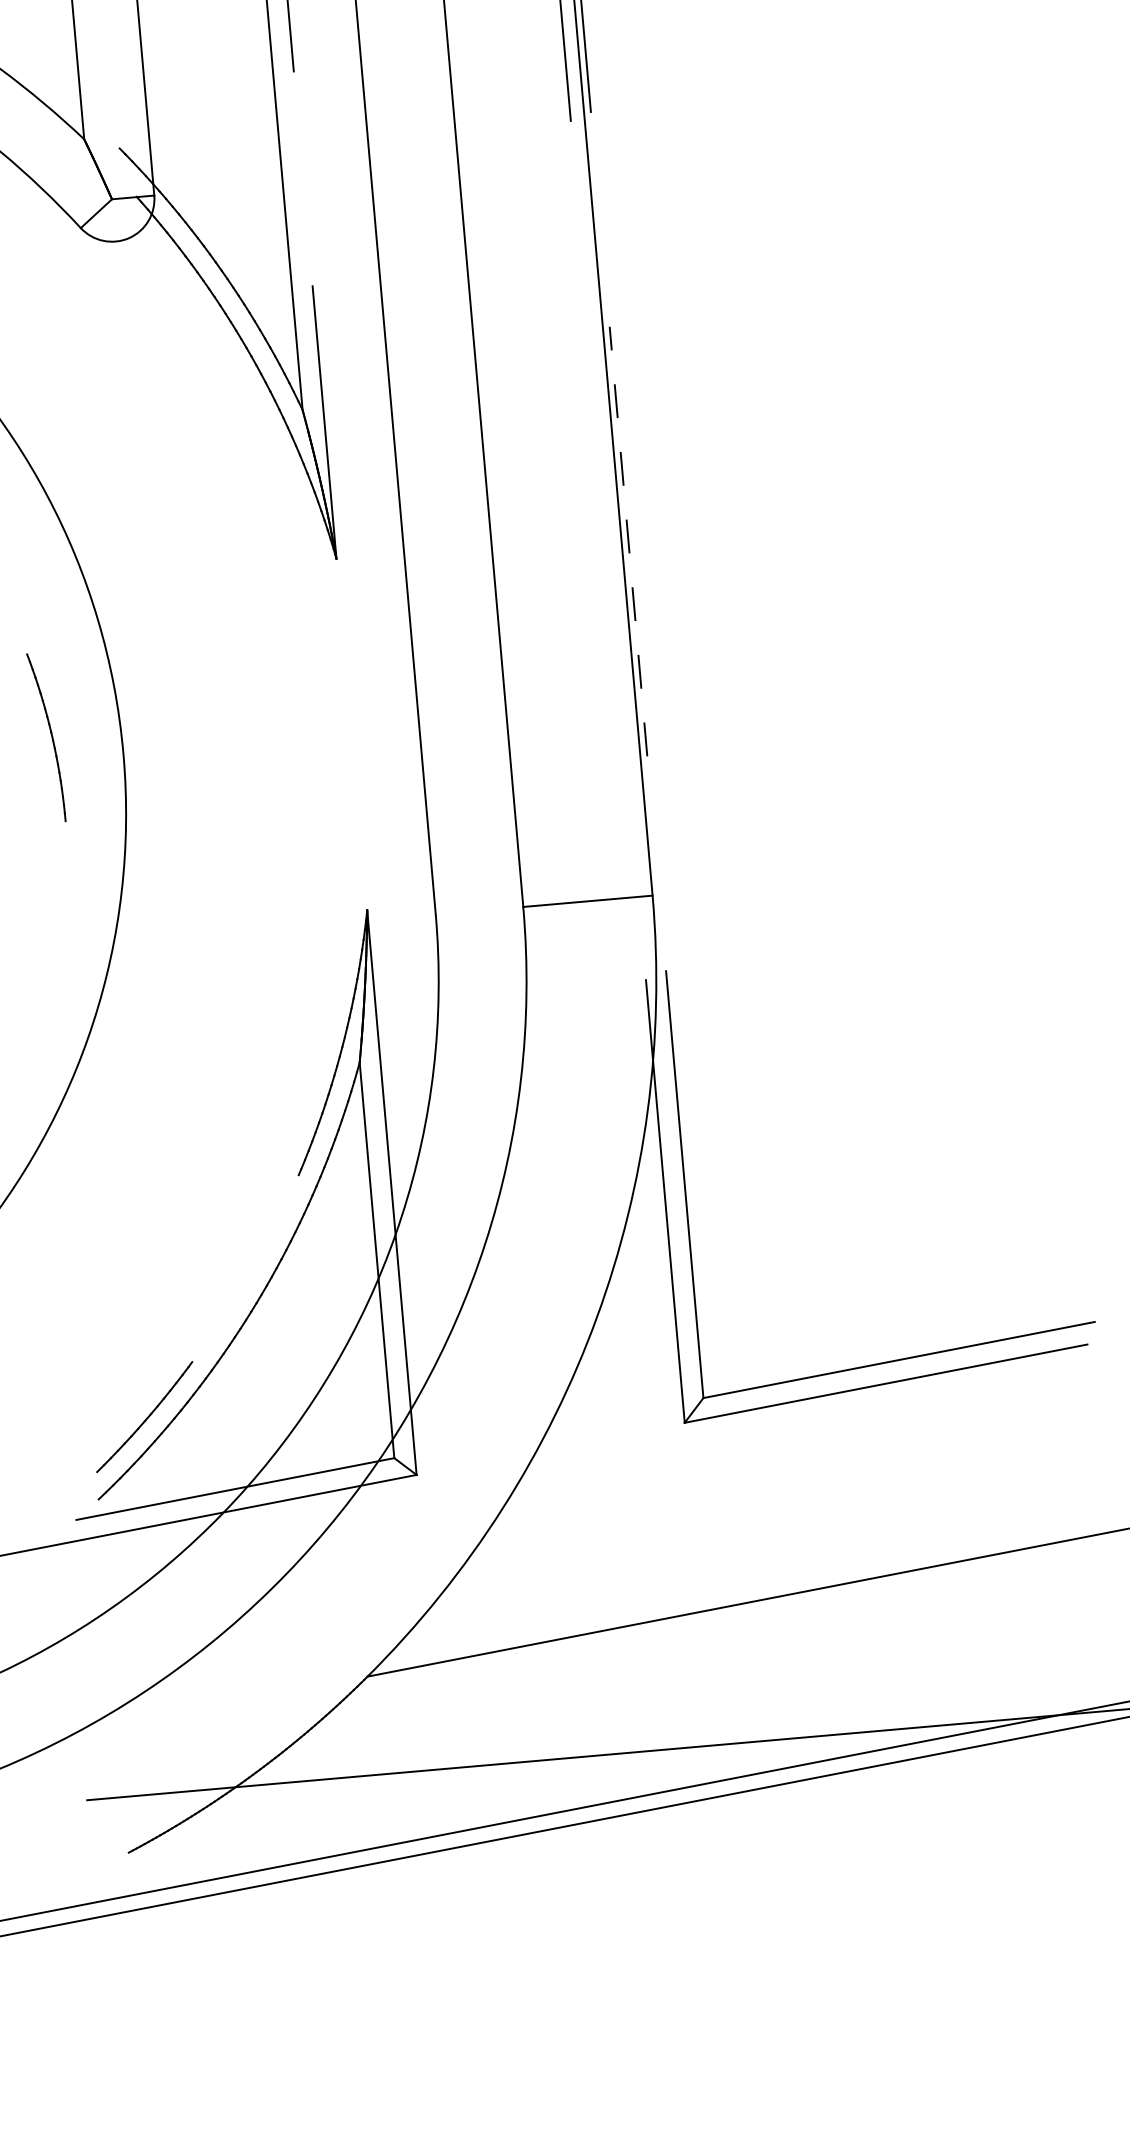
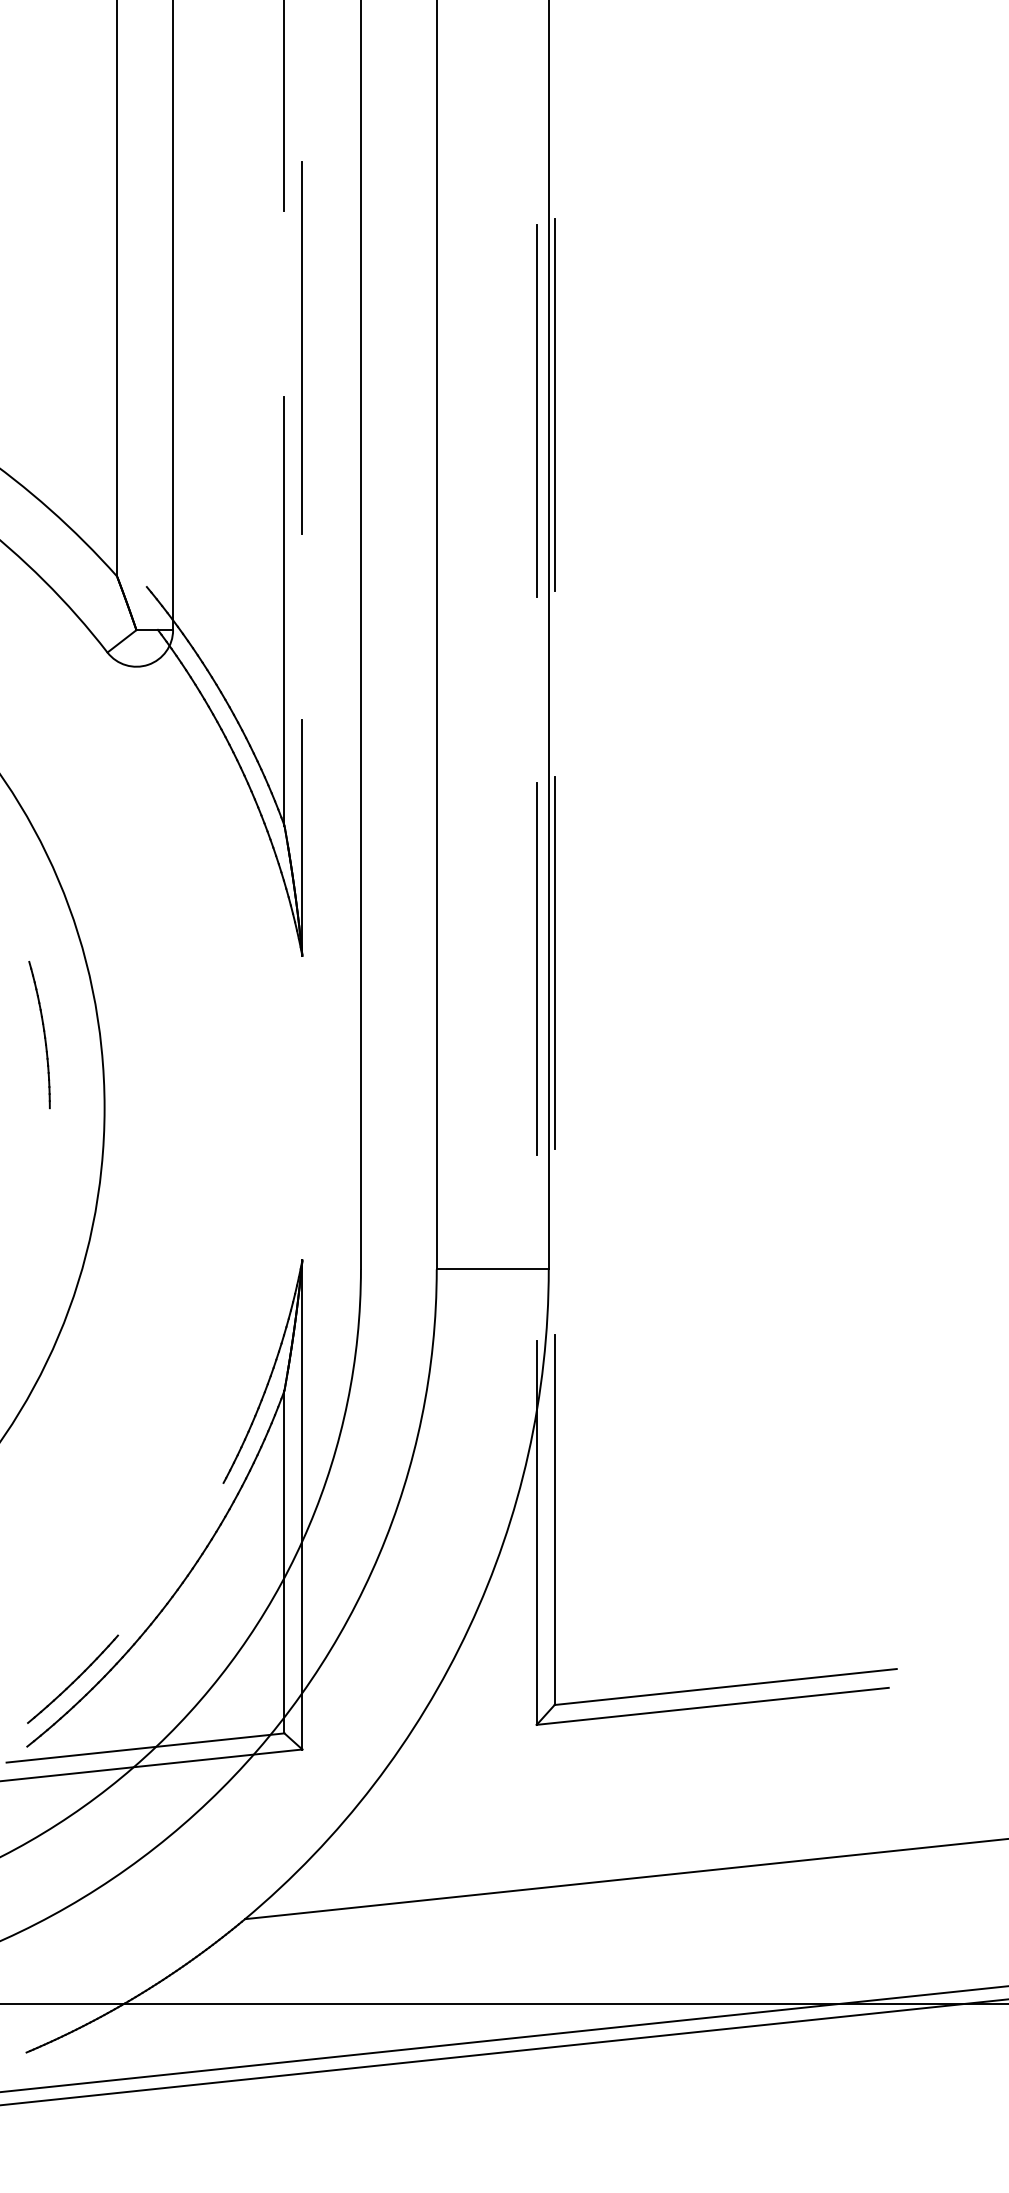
line: (628, 540) -> (554, 962), dashed -> solid
line: (608, 550) -> (536, 969), added
part: (46, 738) -> (39, 1035), moved

